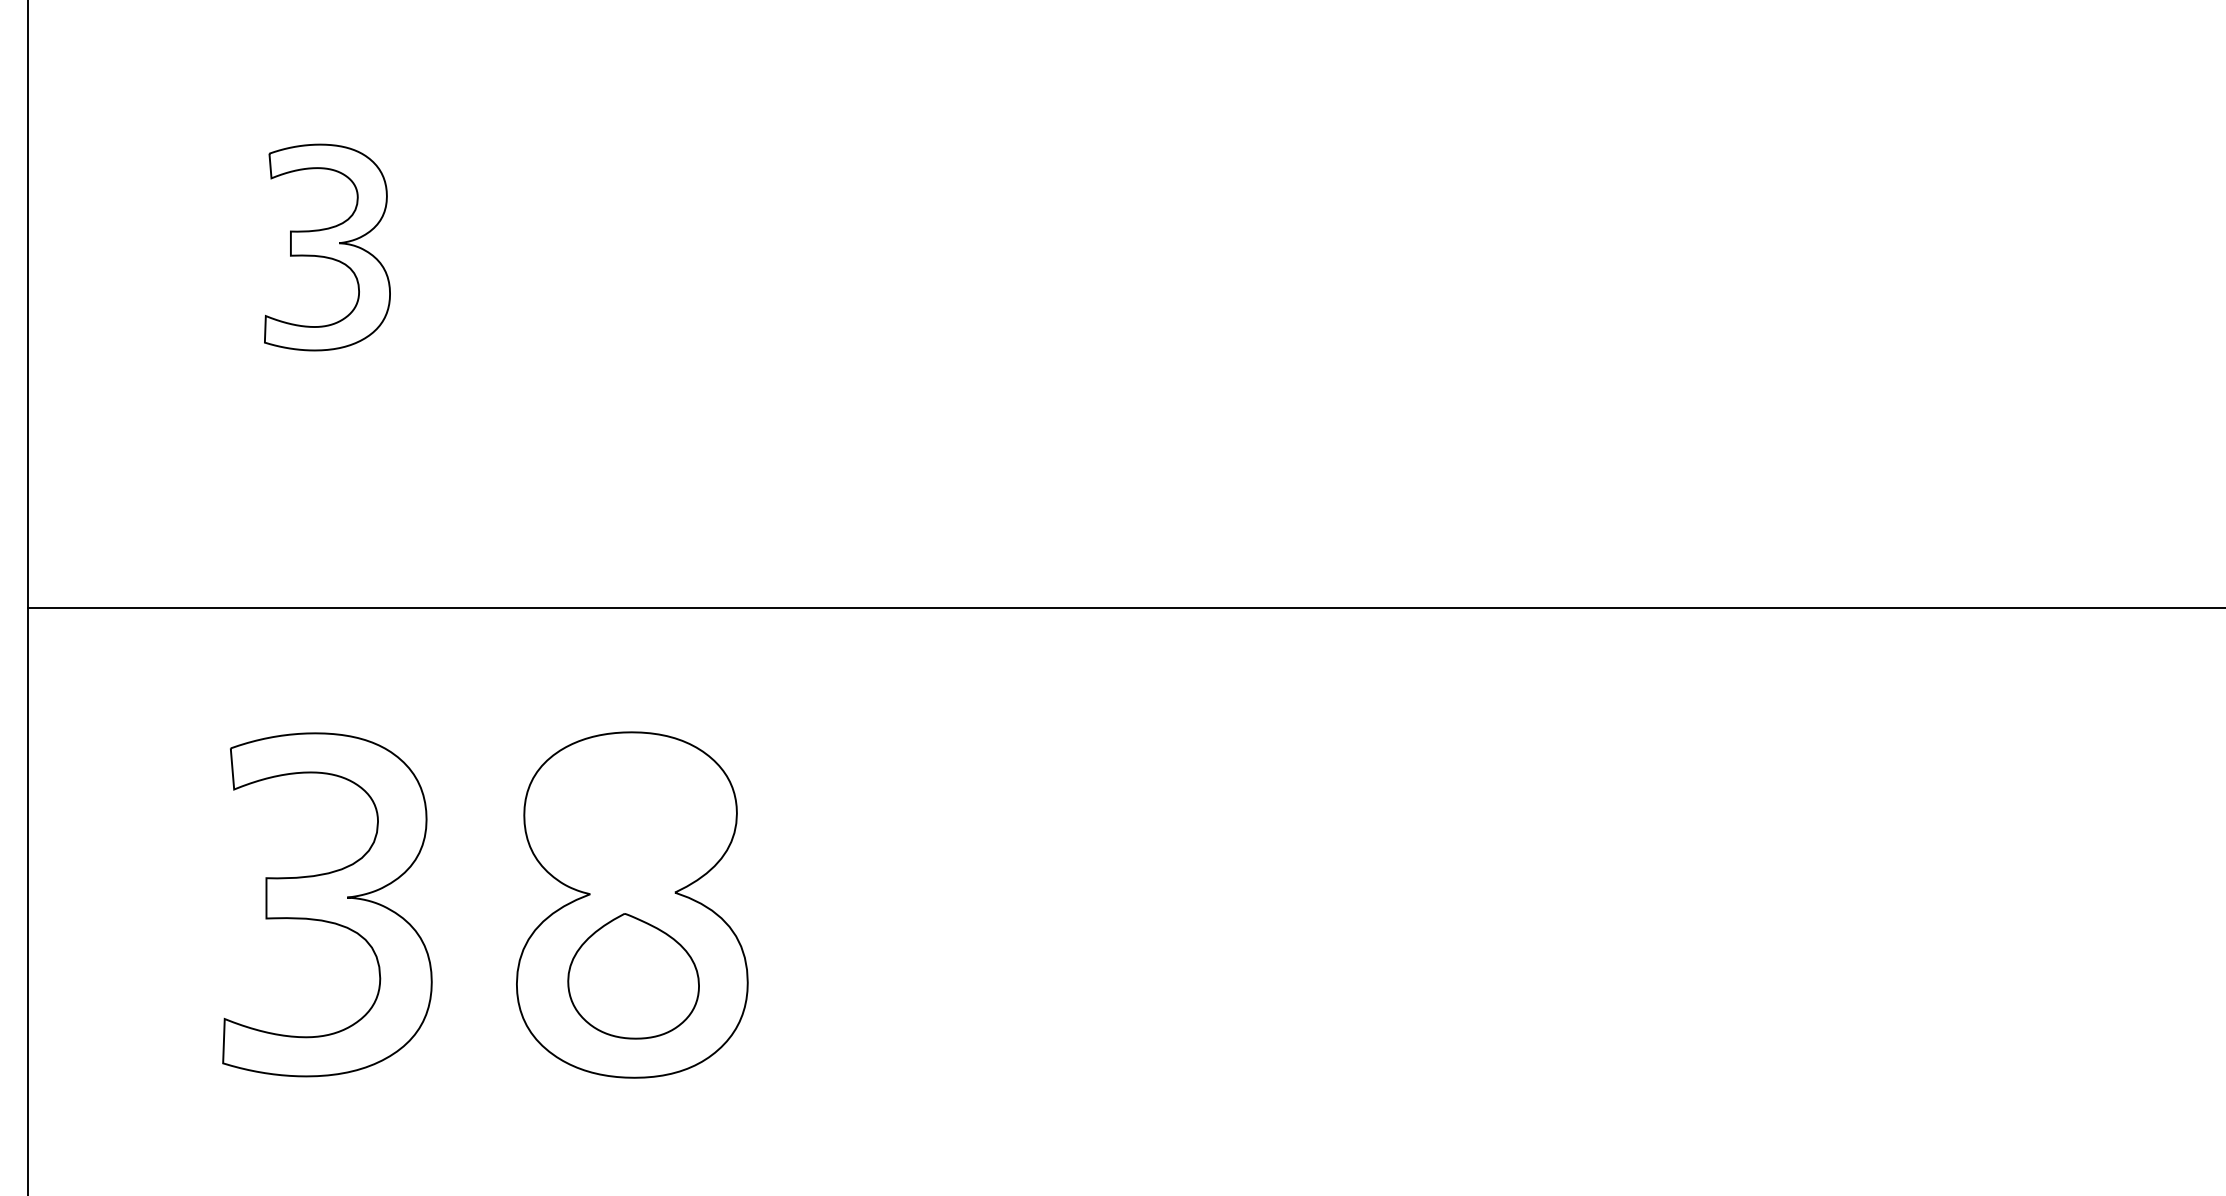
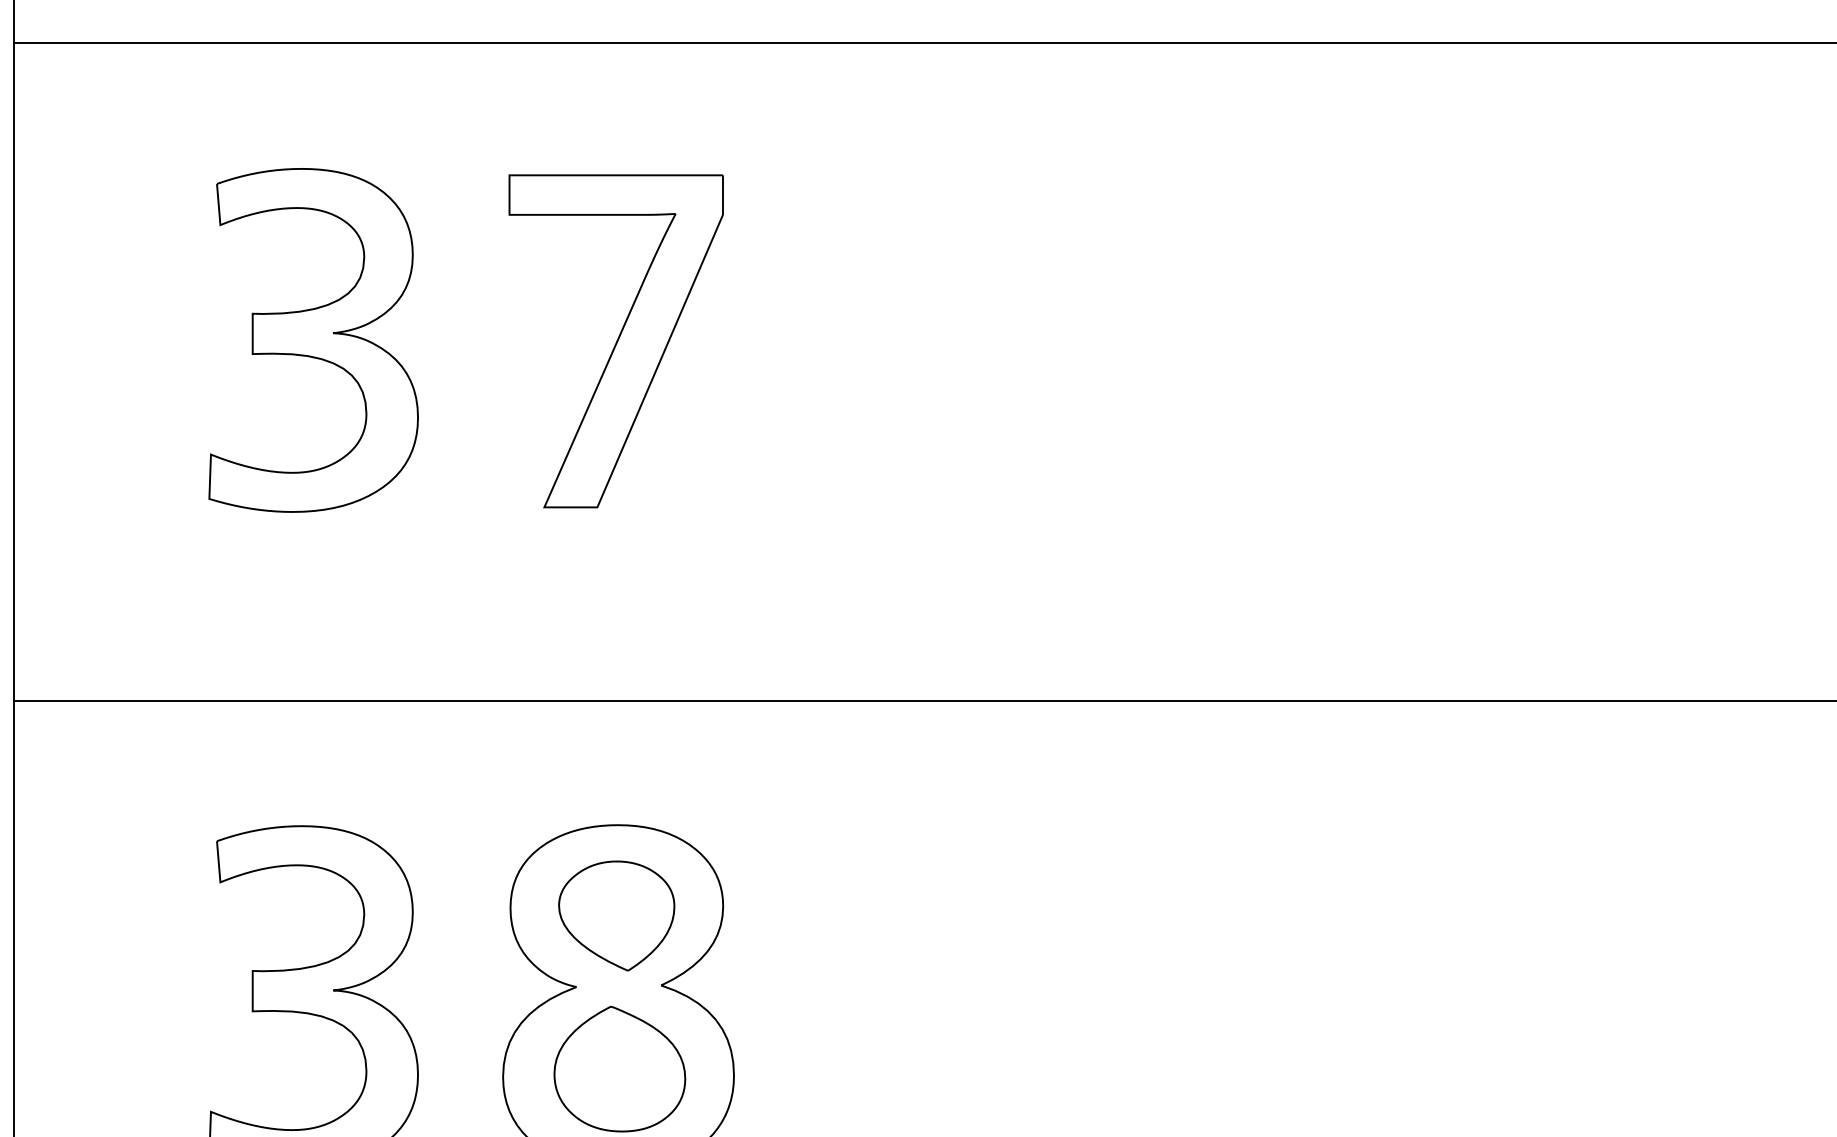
part: (327, 247) -> (313, 340), size x1.67
part: (629, 248) -> (615, 341), added
part: (630, 822) -> (616, 915), added

